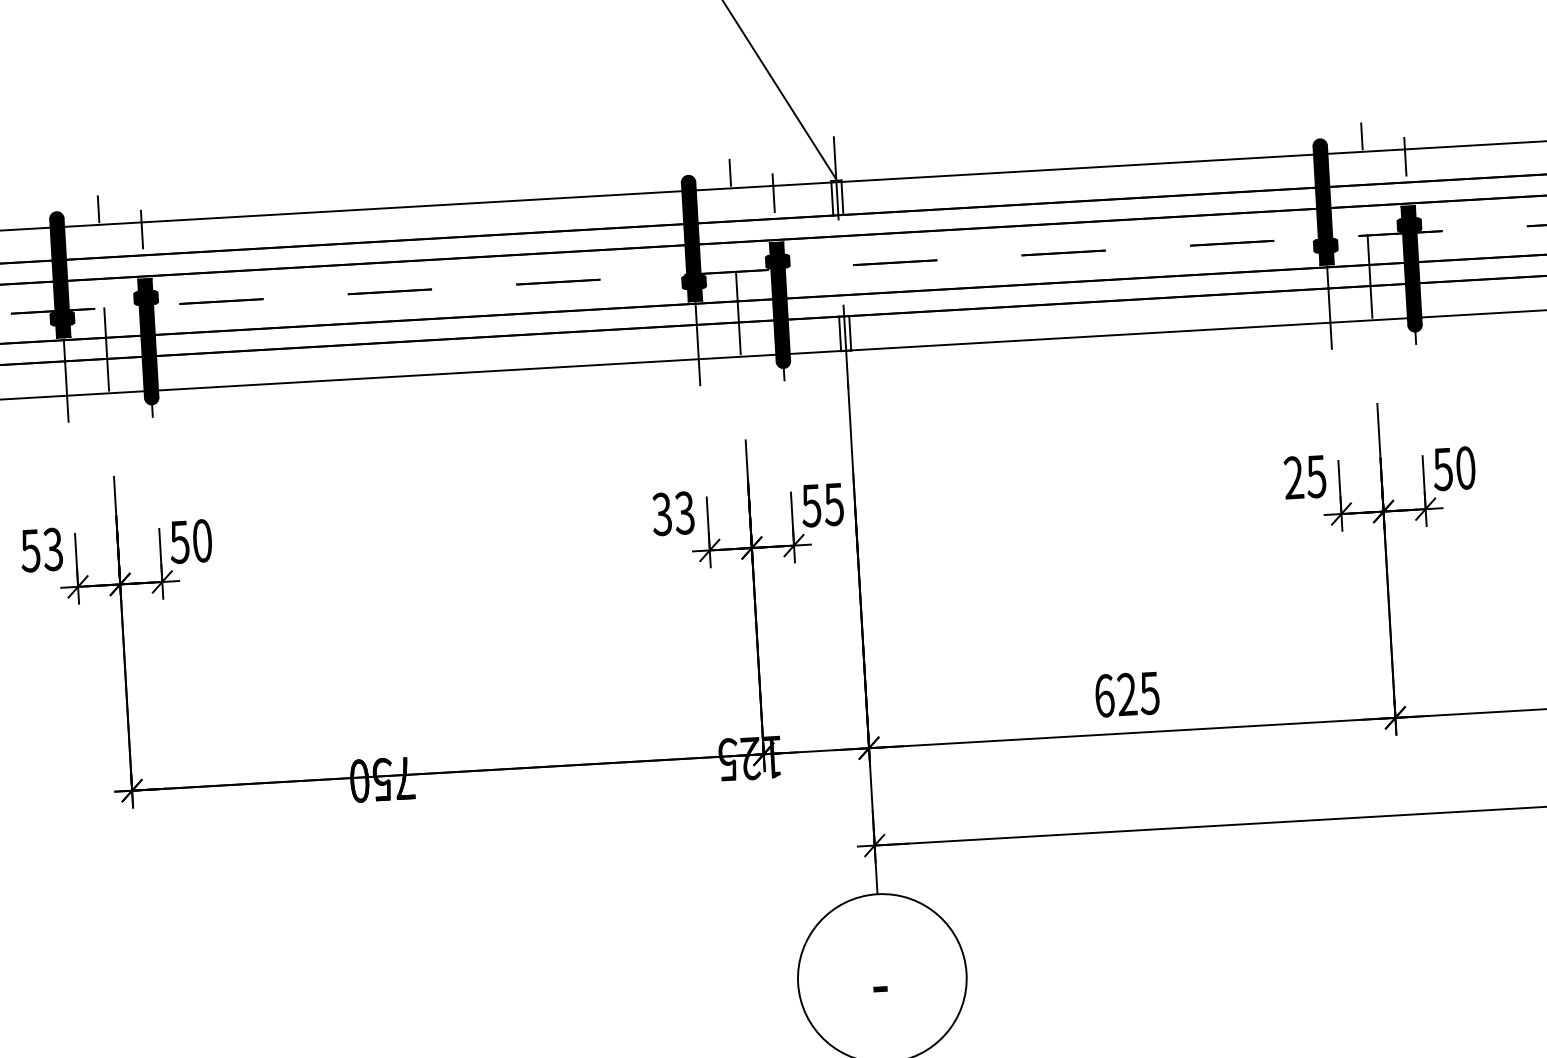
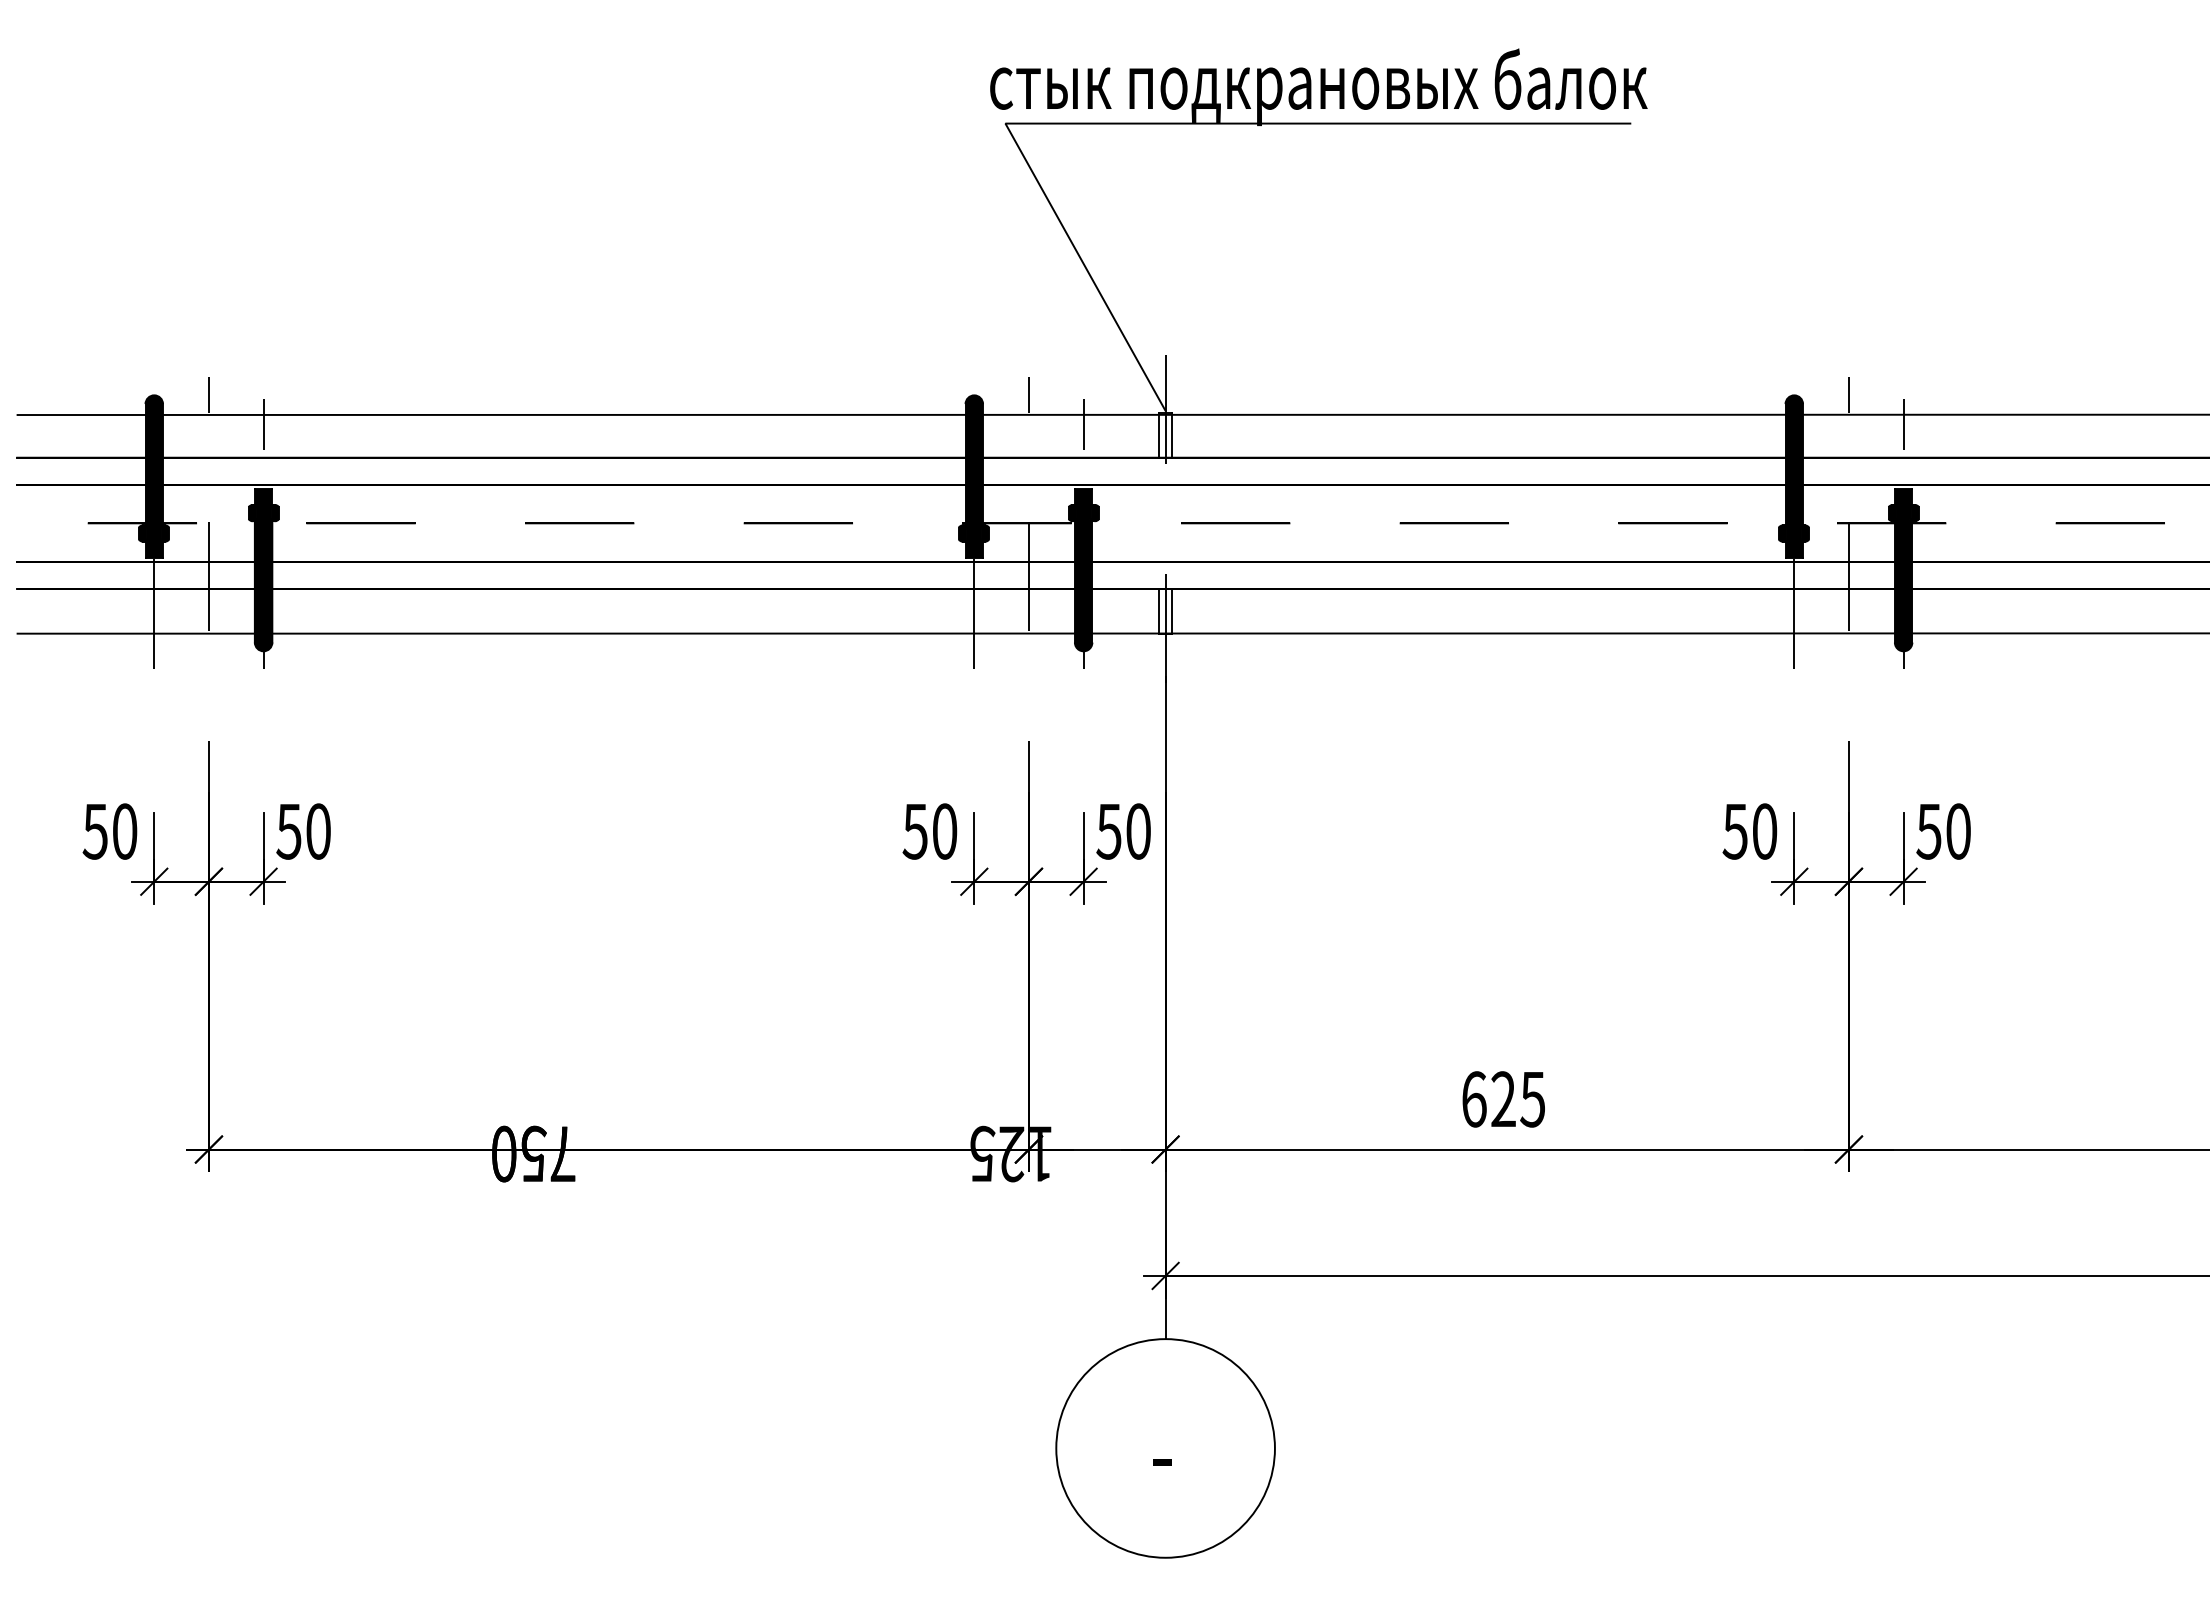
text: (1304, 477) -> (1749, 831), 25 -> 50
text: (833, 504) -> (1137, 831), 55 -> 50
text: (673, 513) -> (929, 831), 33 -> 50
text: (52, 549) -> (124, 831), 53 -> 50

